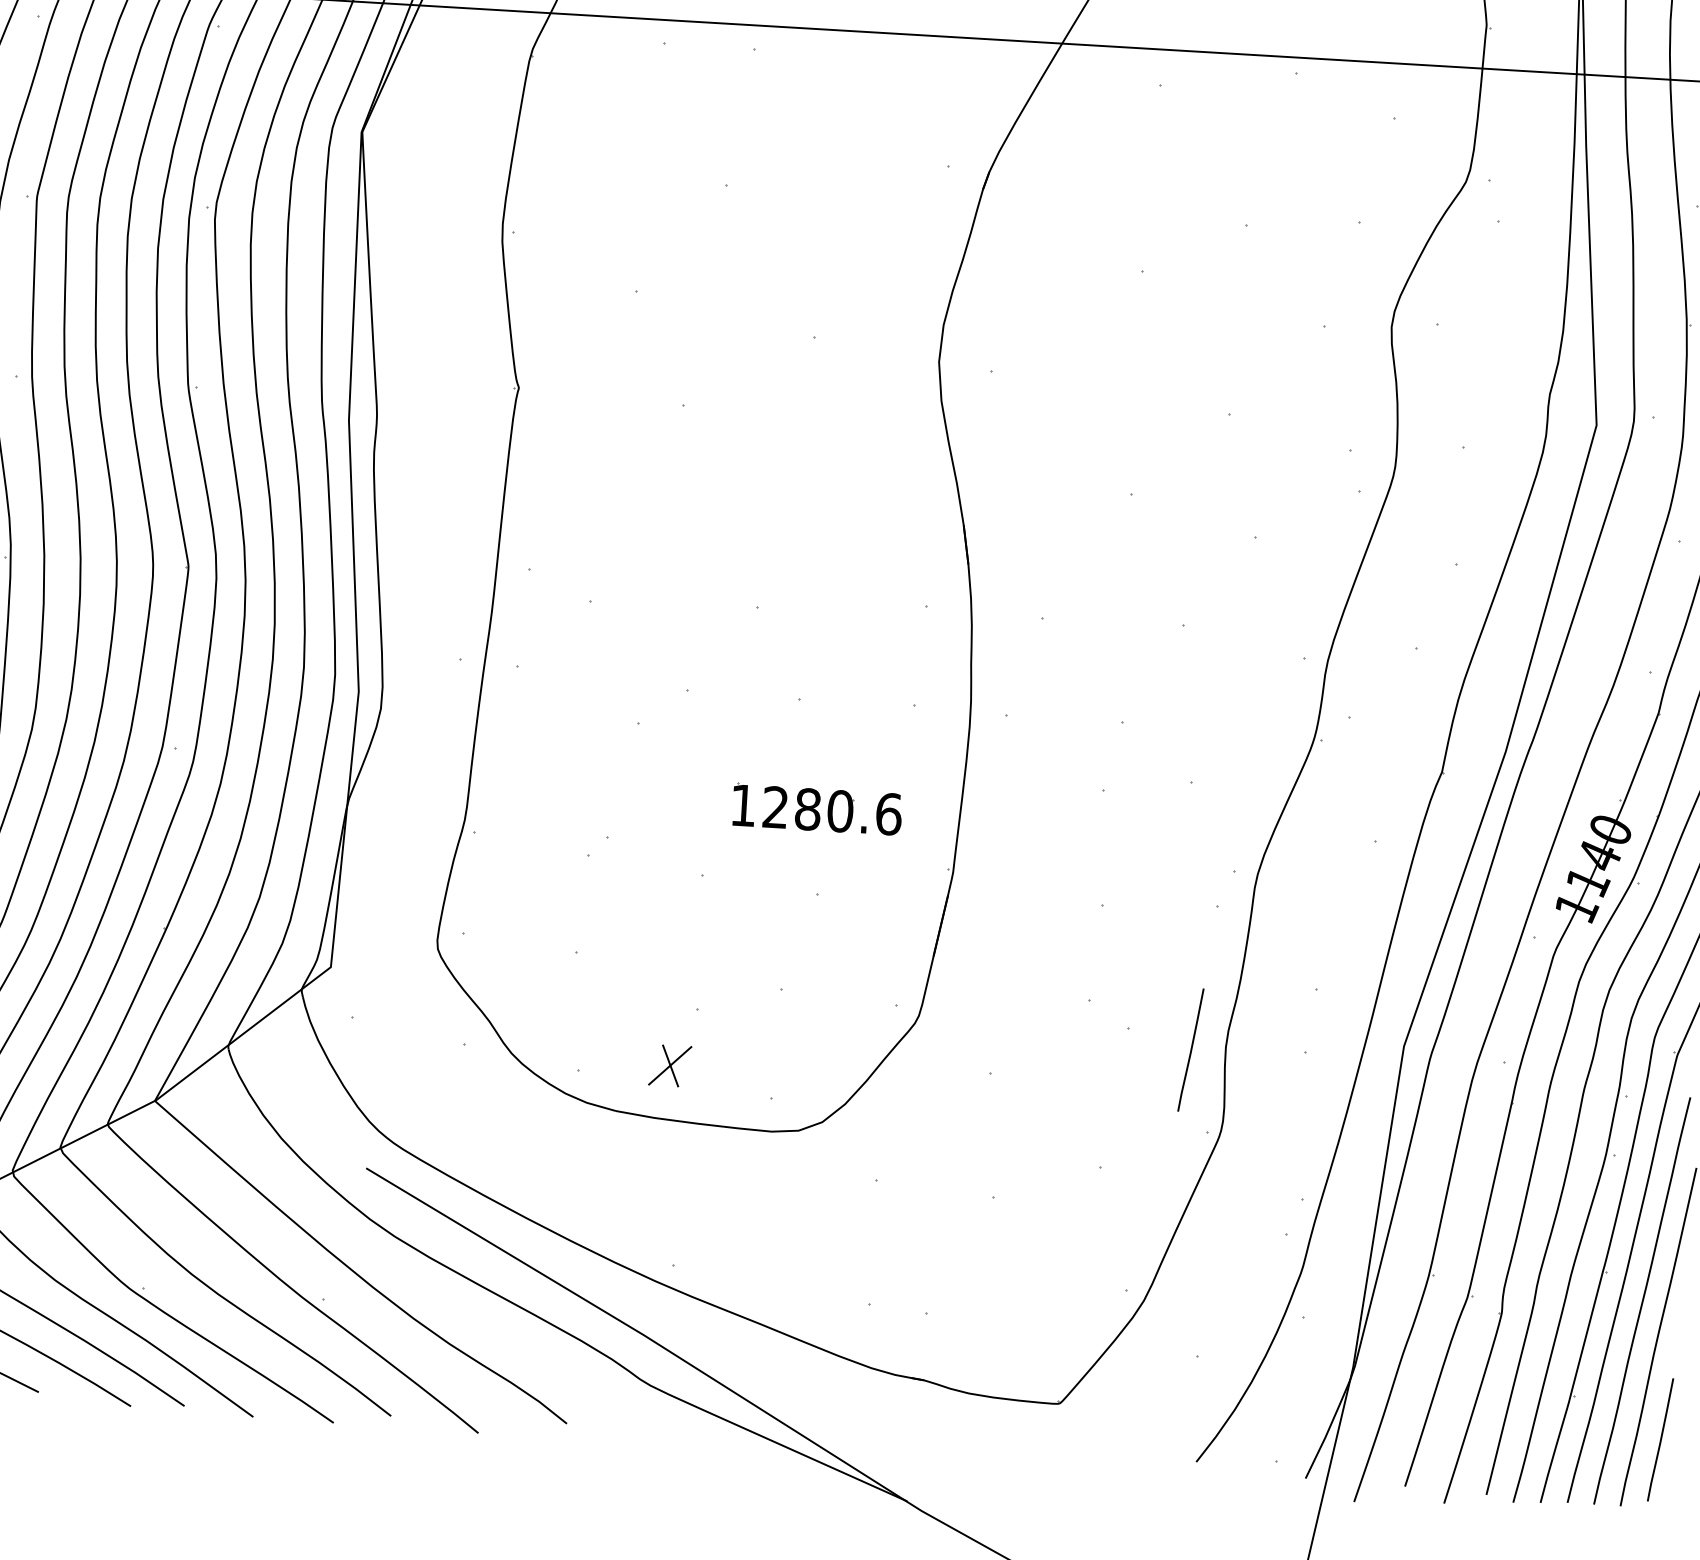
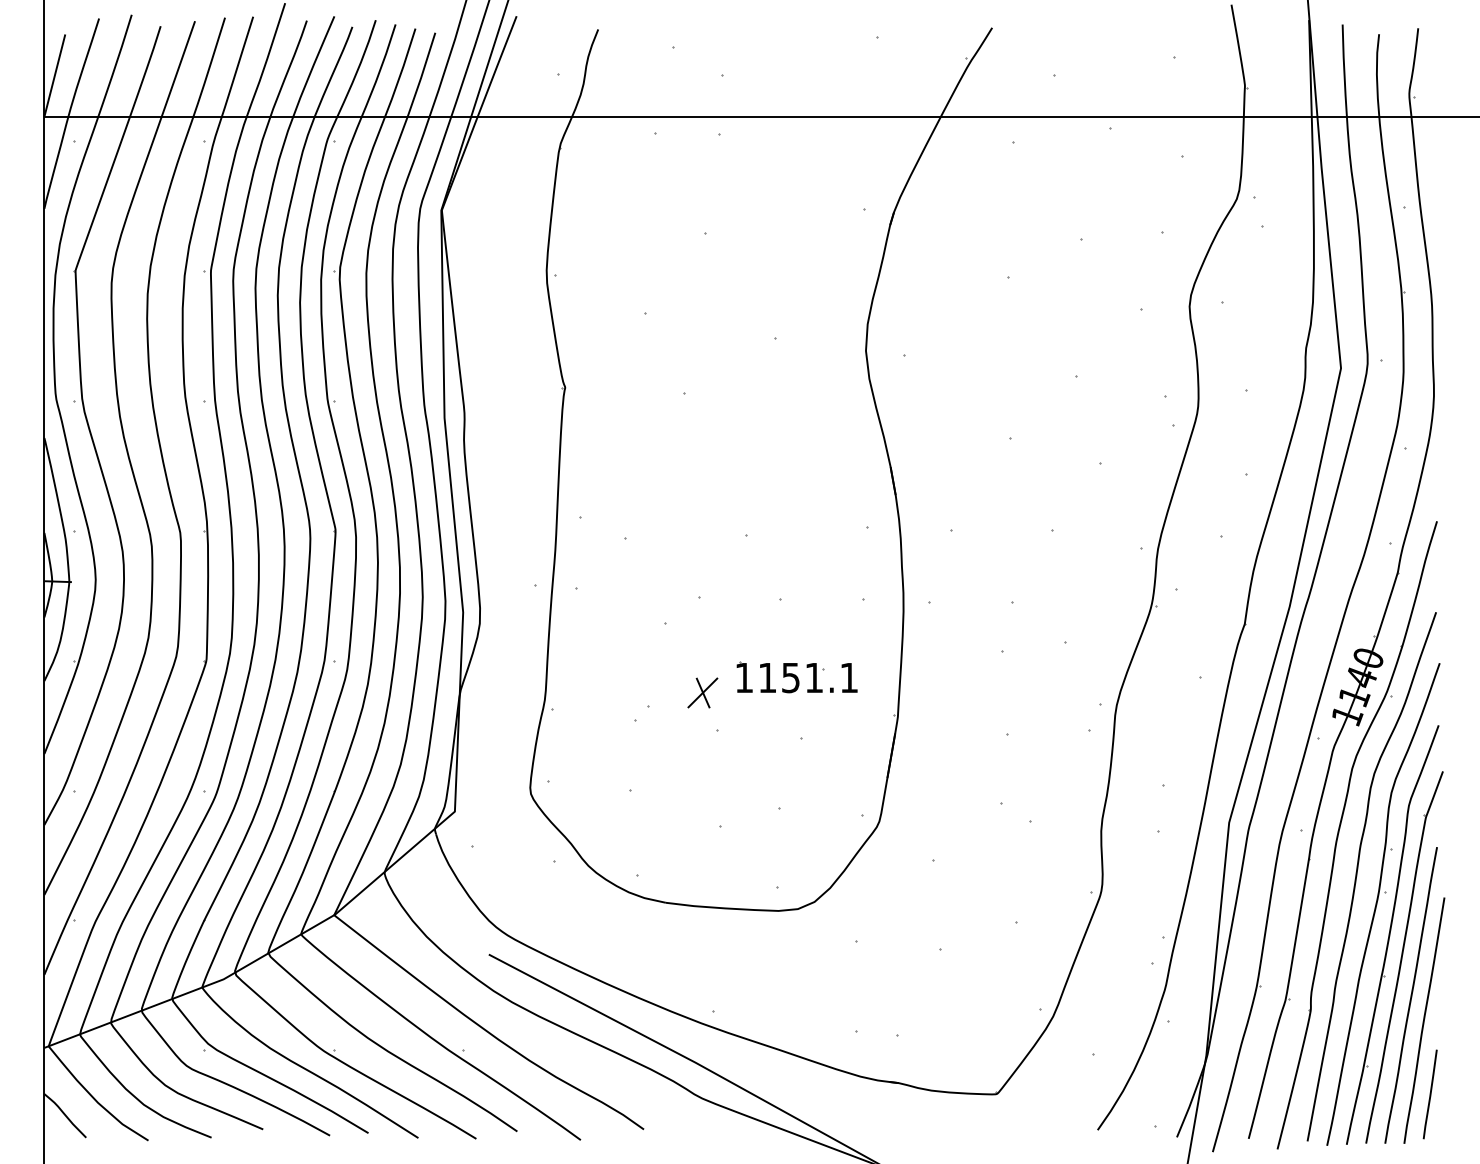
text: (832, 810) -> (808, 677), 1280.6 -> 1151.1
line: (1189, 1050) -> (1075, 834), removed
part: (669, 1065) -> (702, 692), moved

